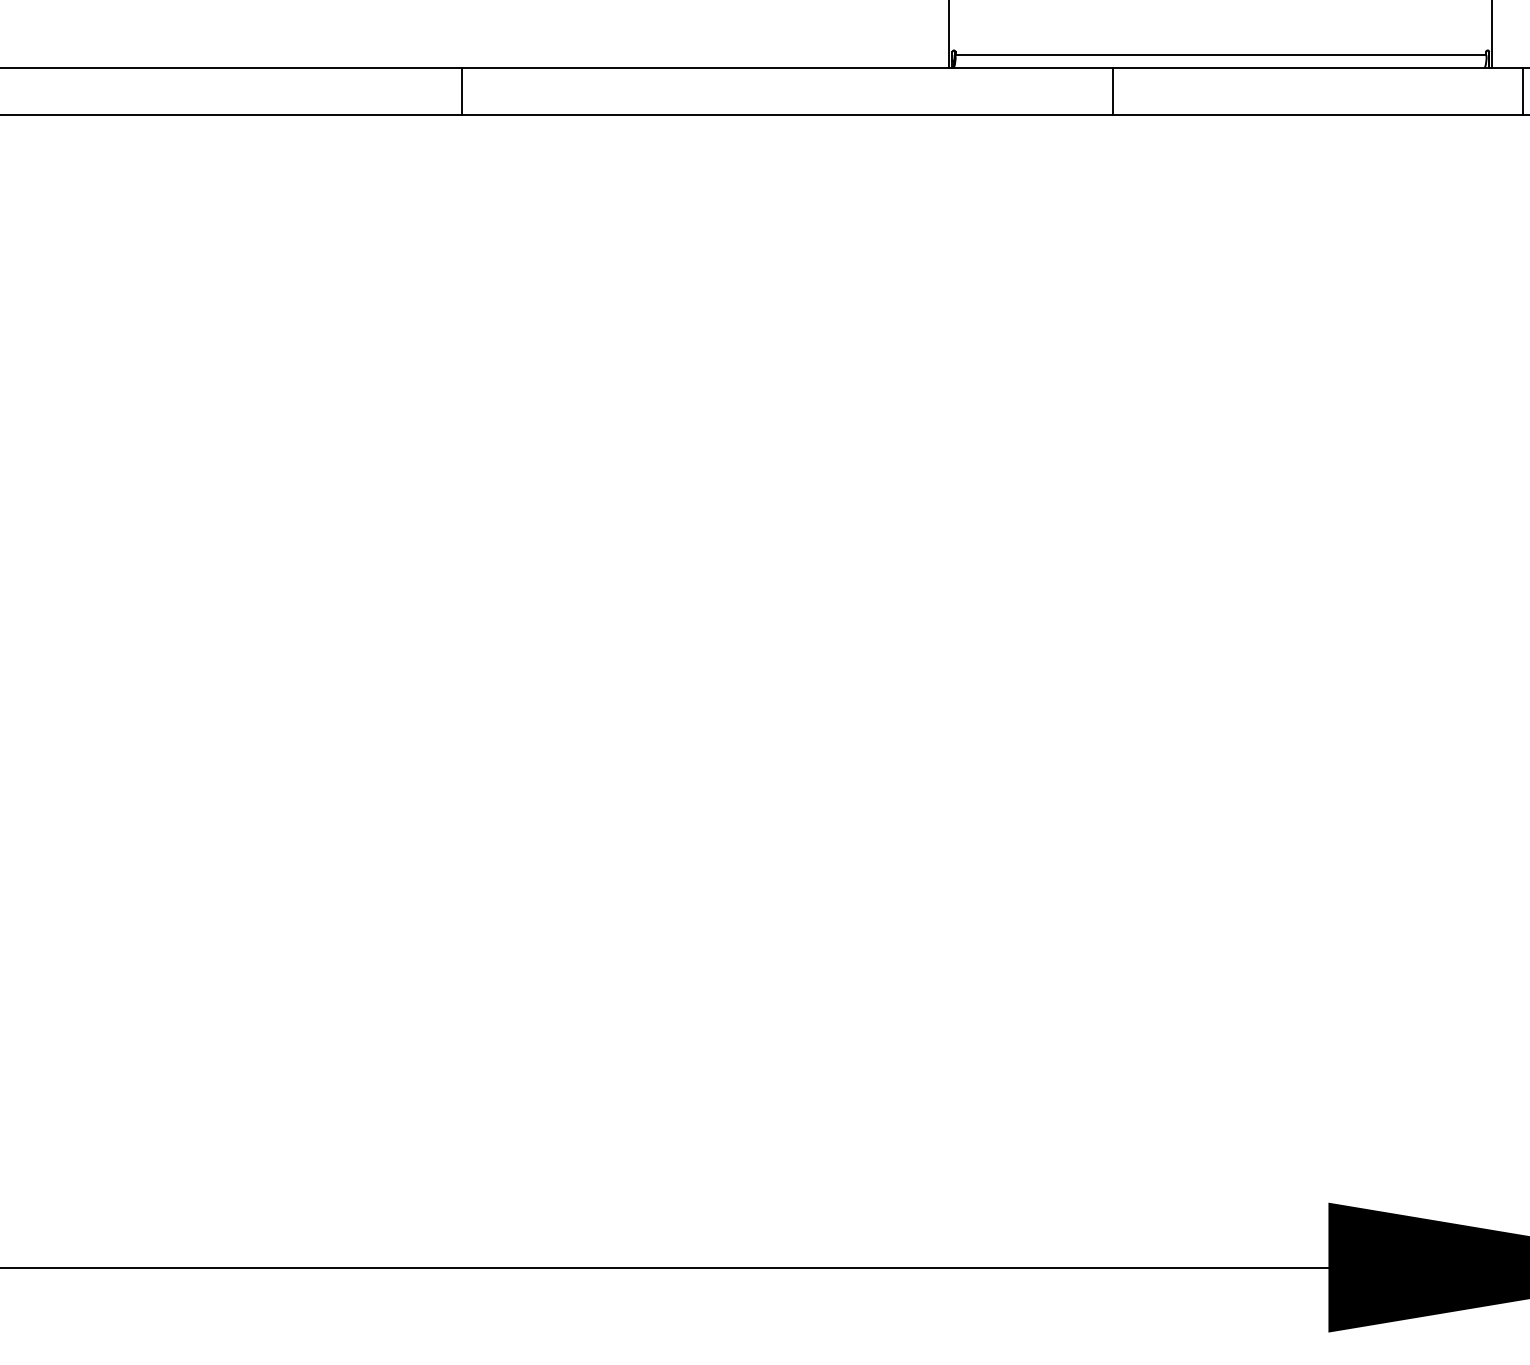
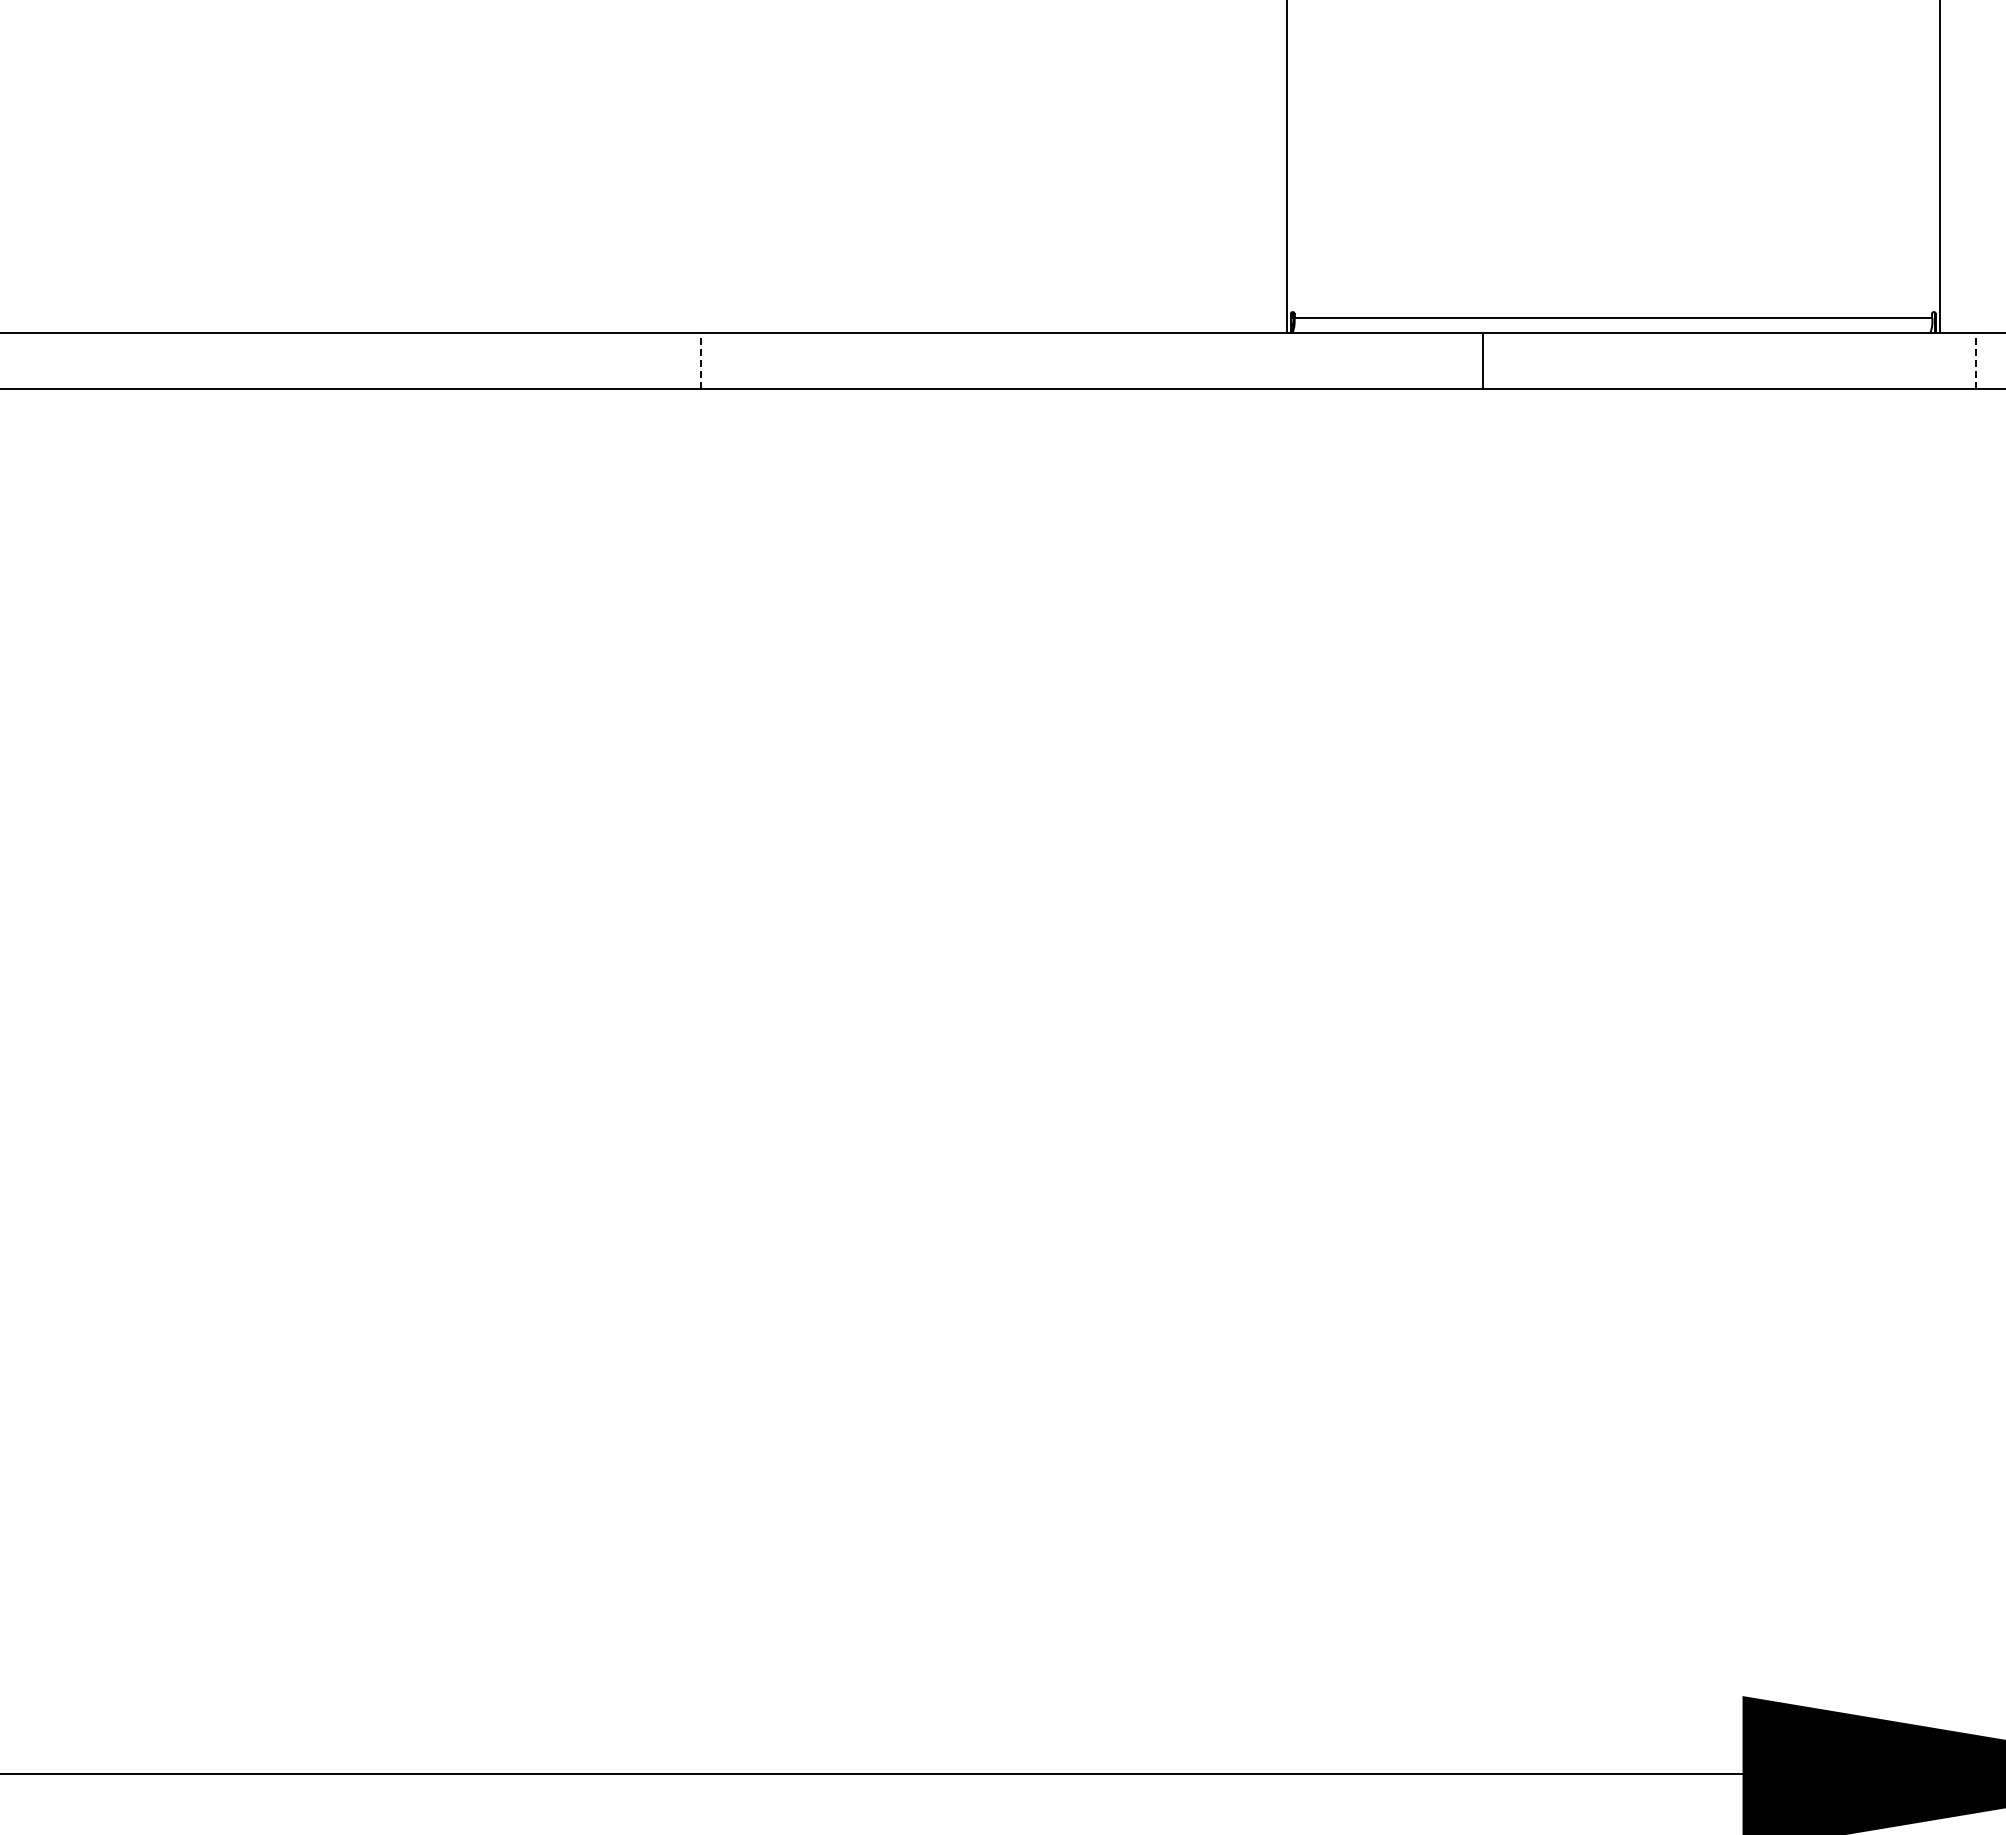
line: (461, 90) -> (701, 360), solid -> dashed
line: (1522, 90) -> (1975, 360), solid -> dashed

